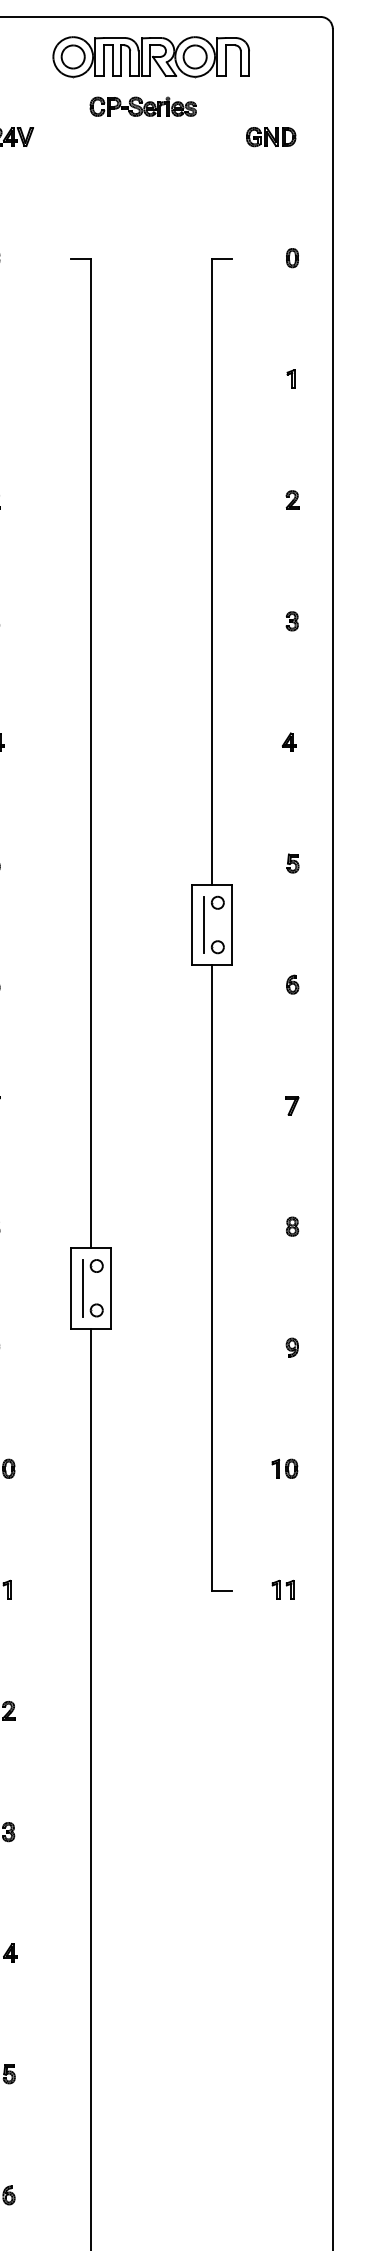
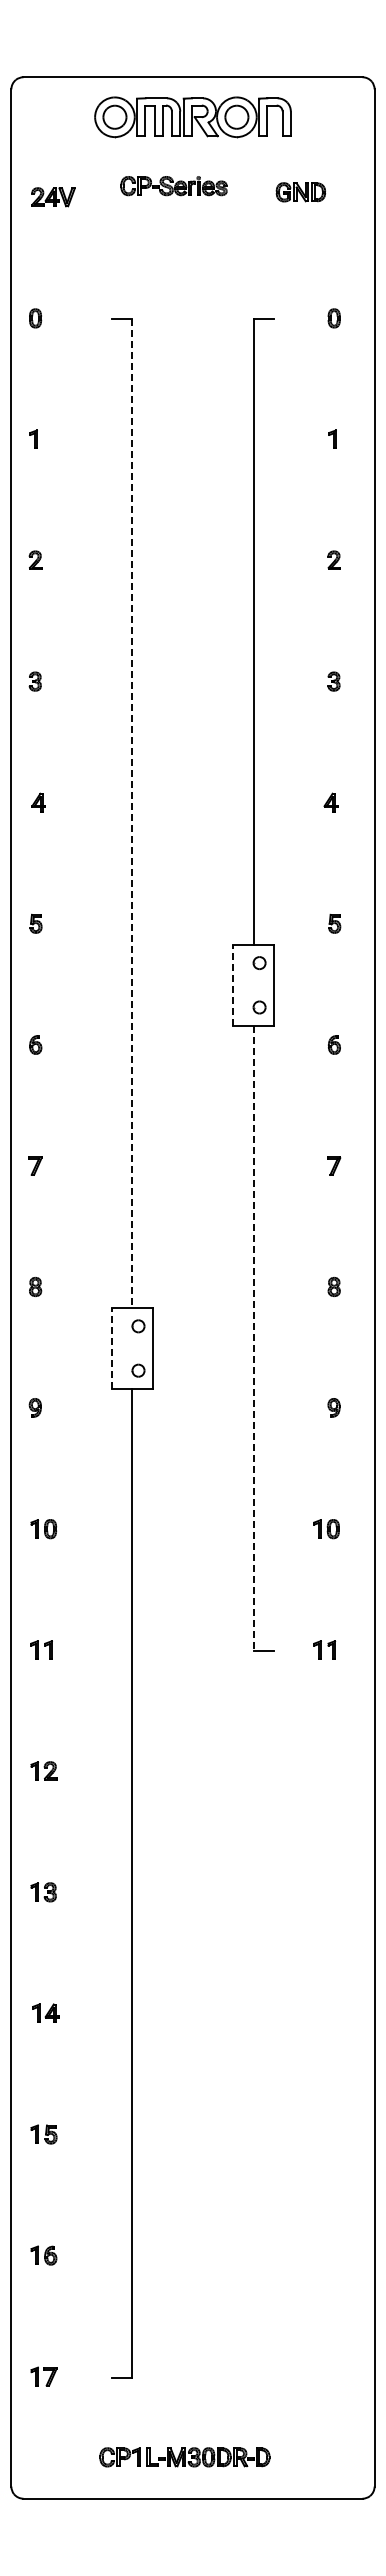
part: (142, 107) -> (173, 186), moved
part: (270, 137) -> (300, 192), moved
line: (90, 754) -> (132, 814), solid -> dashed
line: (191, 924) -> (233, 984), solid -> dashed
line: (203, 925) -> (245, 985), removed
line: (211, 1278) -> (253, 1338), solid -> dashed
line: (70, 1288) -> (112, 1348), solid -> dashed
line: (82, 1288) -> (124, 1348), removed

